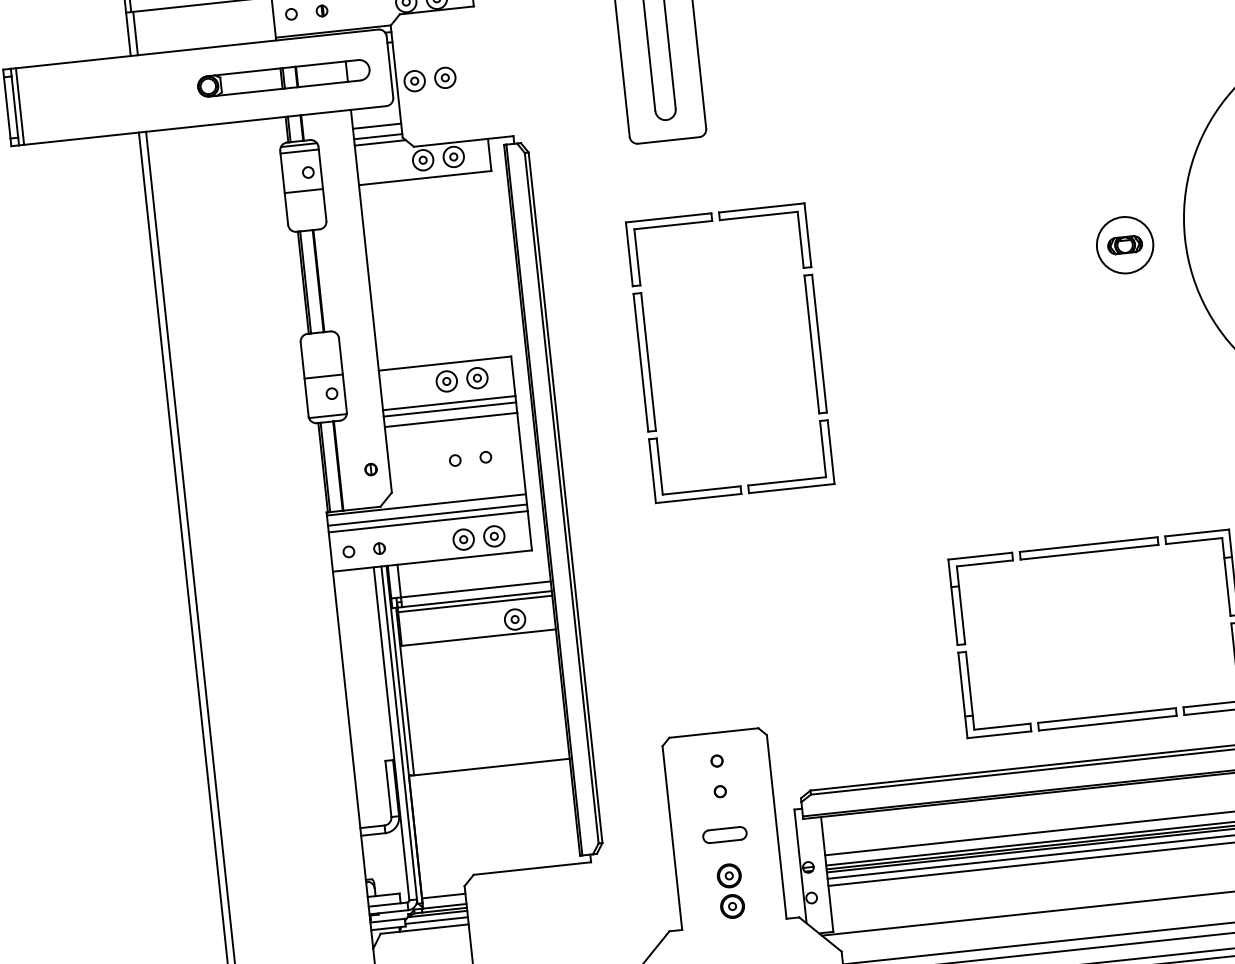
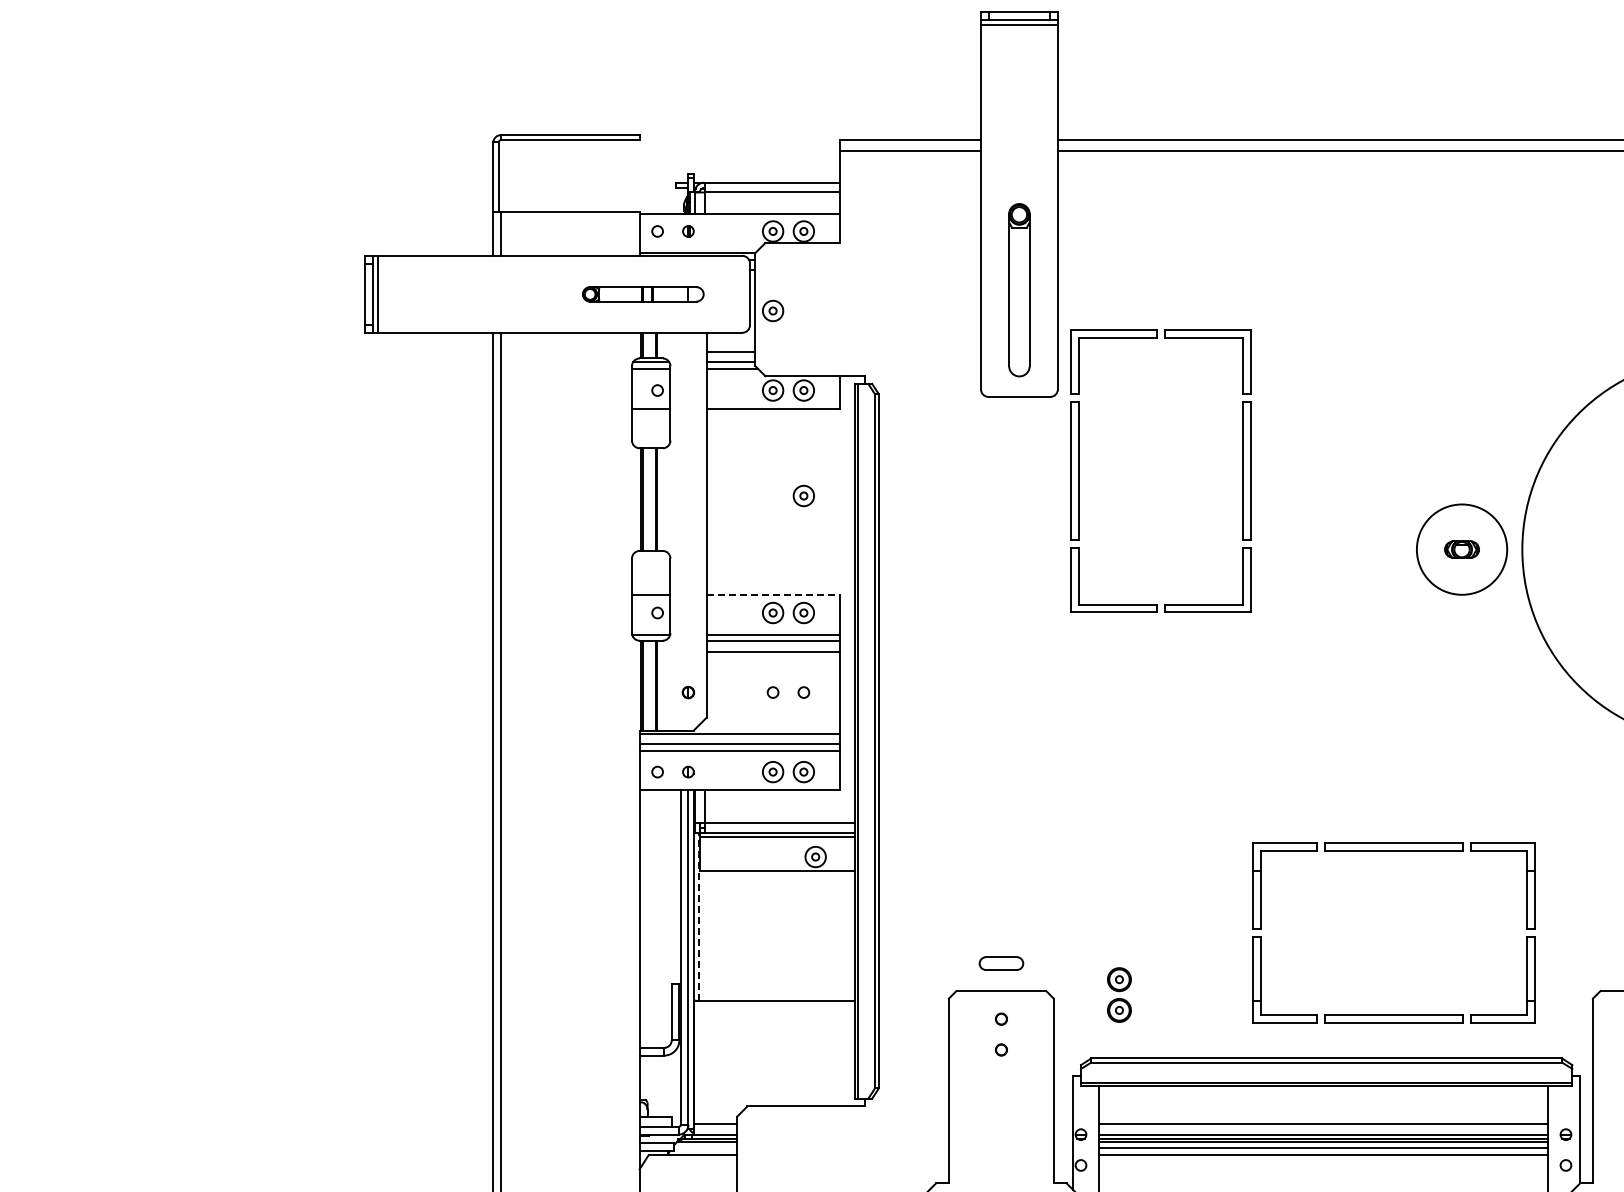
part: (444, 77) -> (803, 495), moved
part: (284, 78) -> (643, 294), size x0.7
circle: (1124, 245) -> (1461, 549), size x1.6
part: (649, 361) -> (1079, 470), moved
line: (445, 363) -> (773, 595), solid -> dashed
line: (404, 691) -> (698, 916), solid -> dashed
part: (724, 834) -> (1001, 963), moved
part: (730, 890) -> (1119, 994), moved
line: (436, 921) -> (705, 1148), removed

